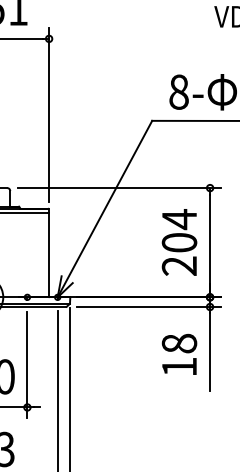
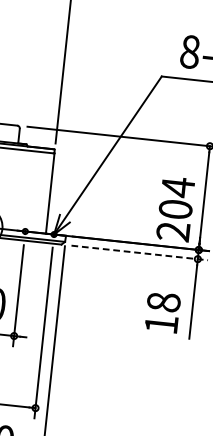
text: (179, 242) -> (175, 209), moved
line: (148, 307) -> (139, 253), solid -> dashed
text: (179, 353) -> (162, 311), moved

